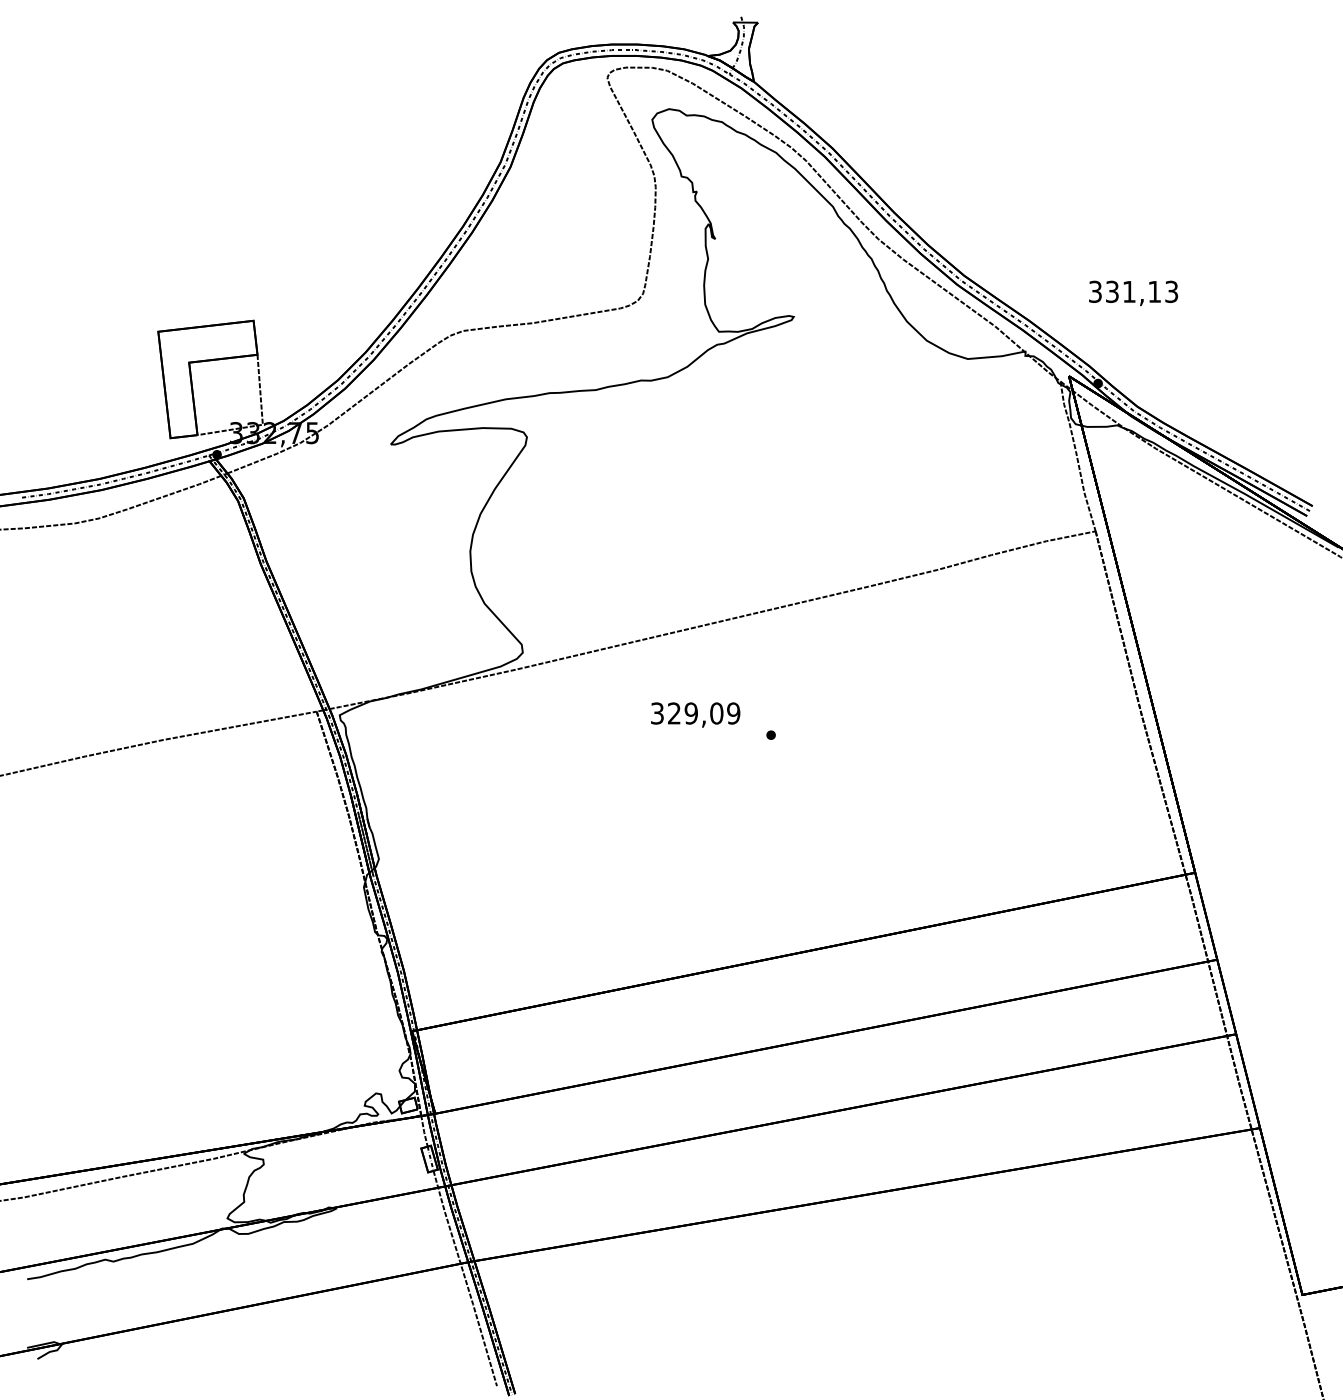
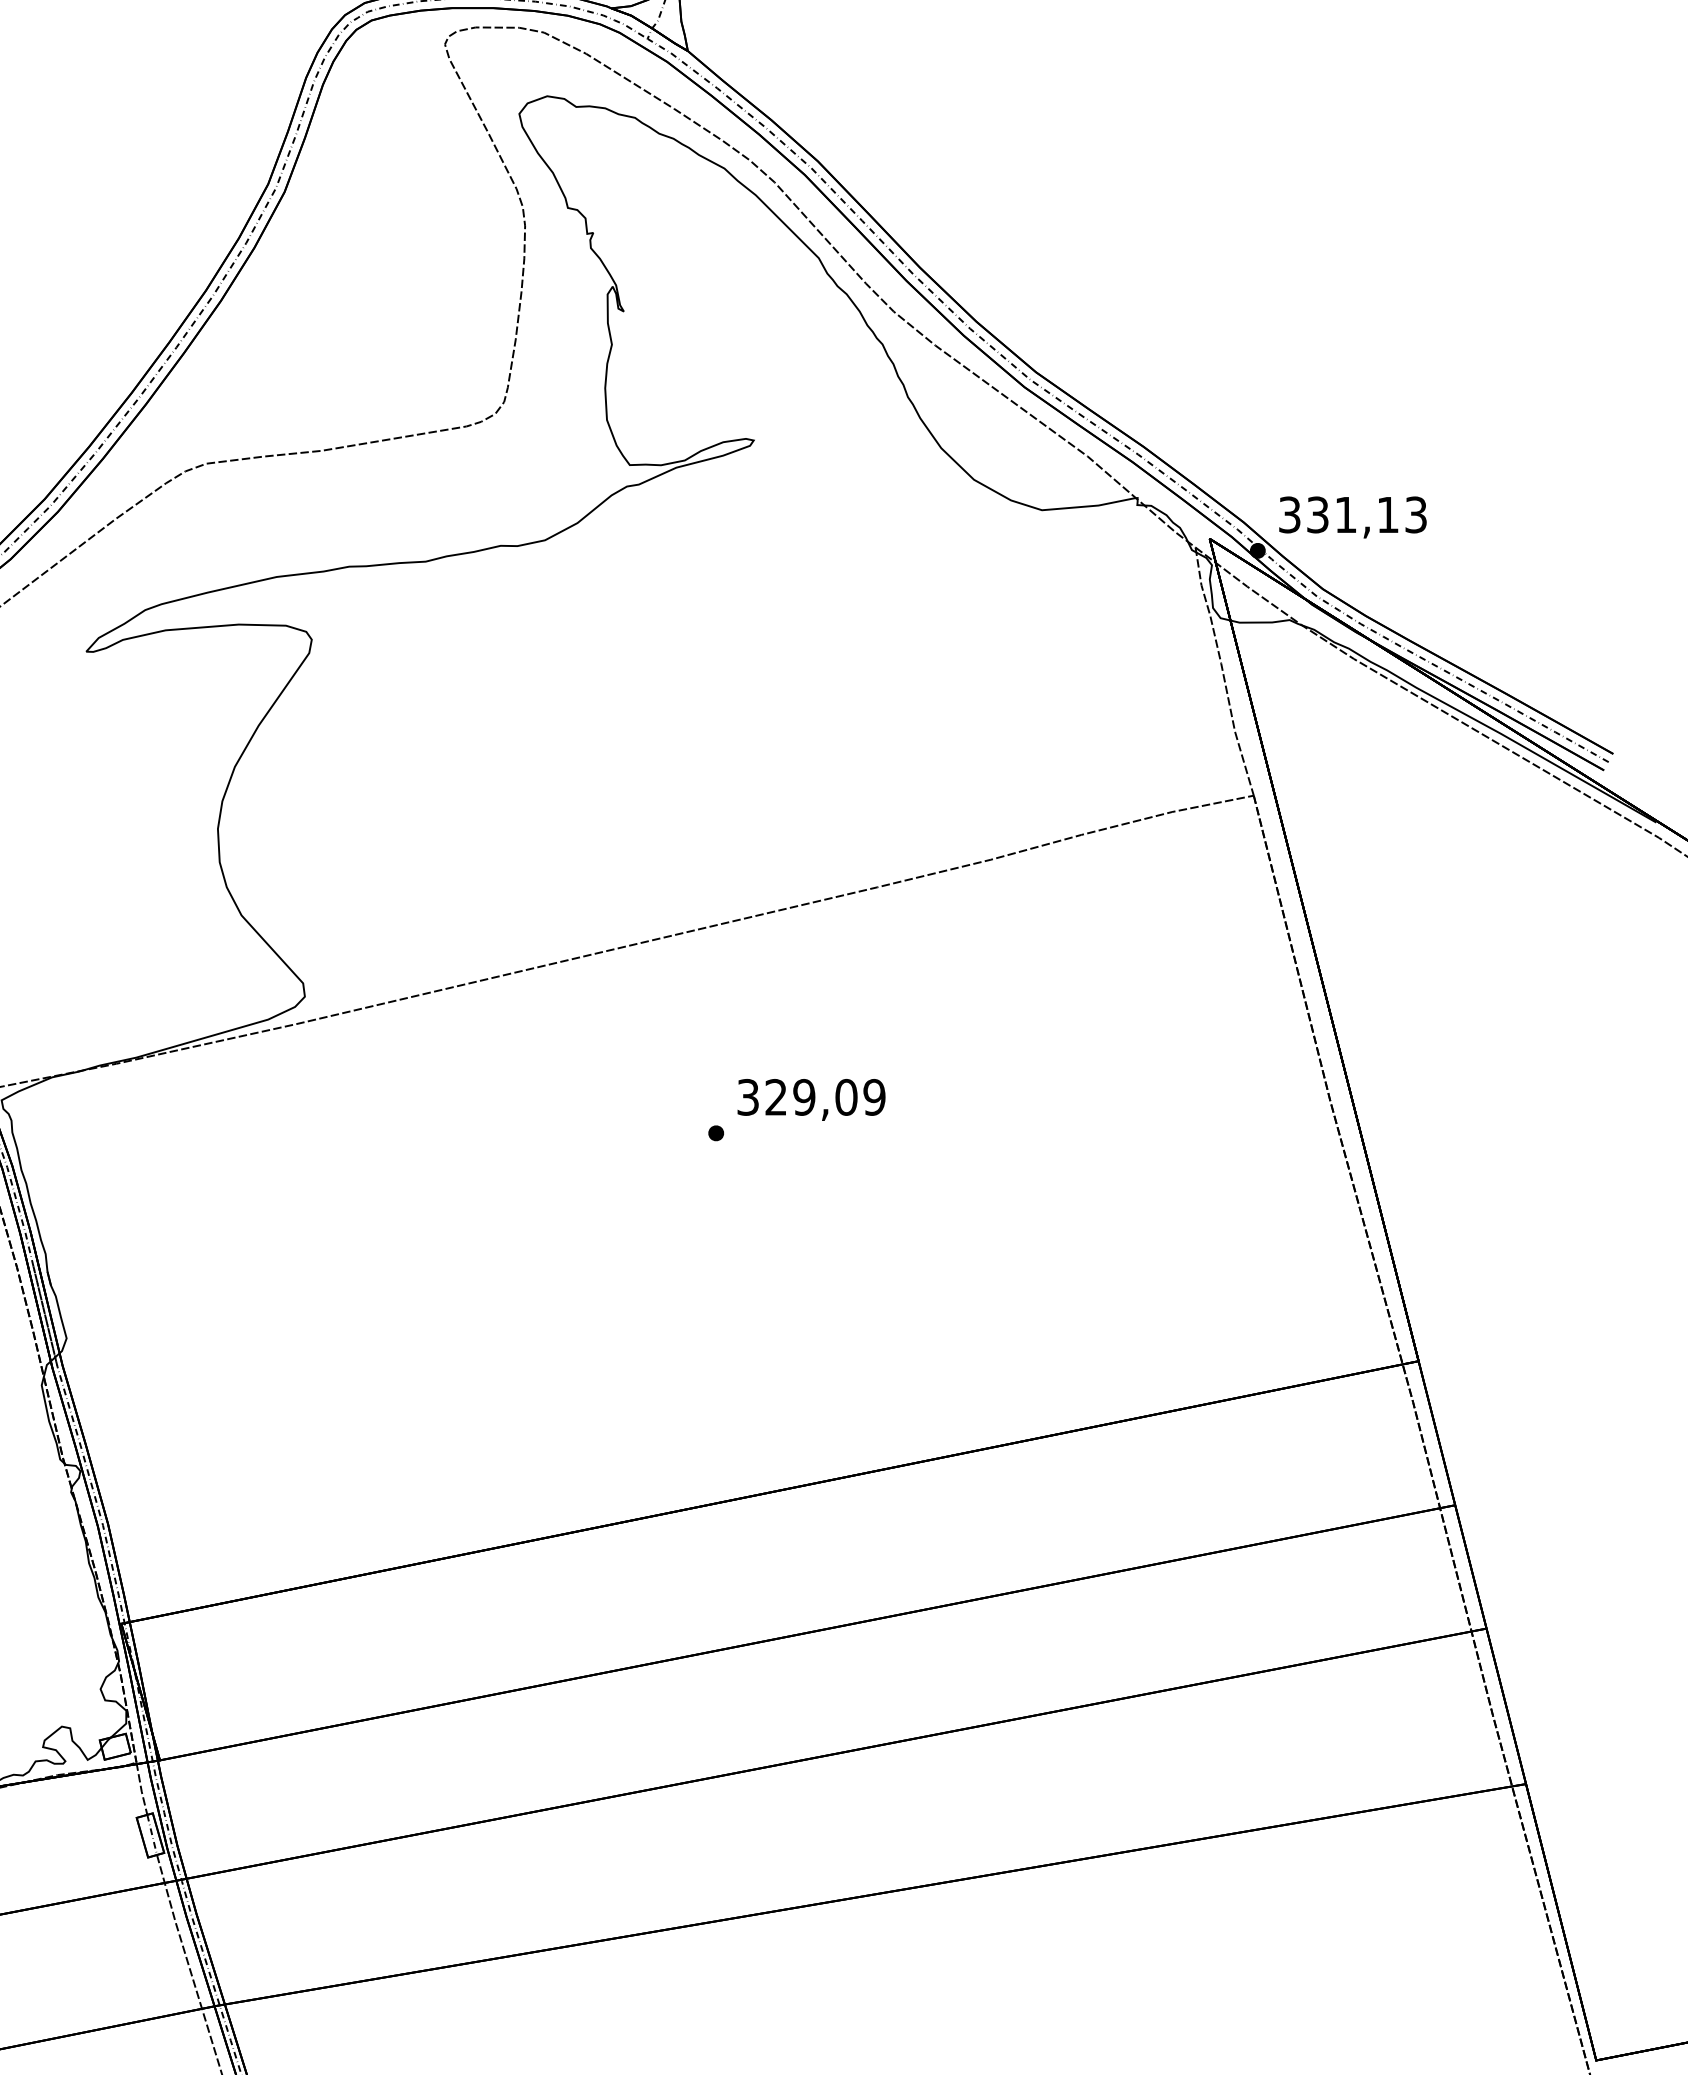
text: (1133, 293) -> (1352, 517), moved
text: (695, 714) -> (811, 1099), moved

